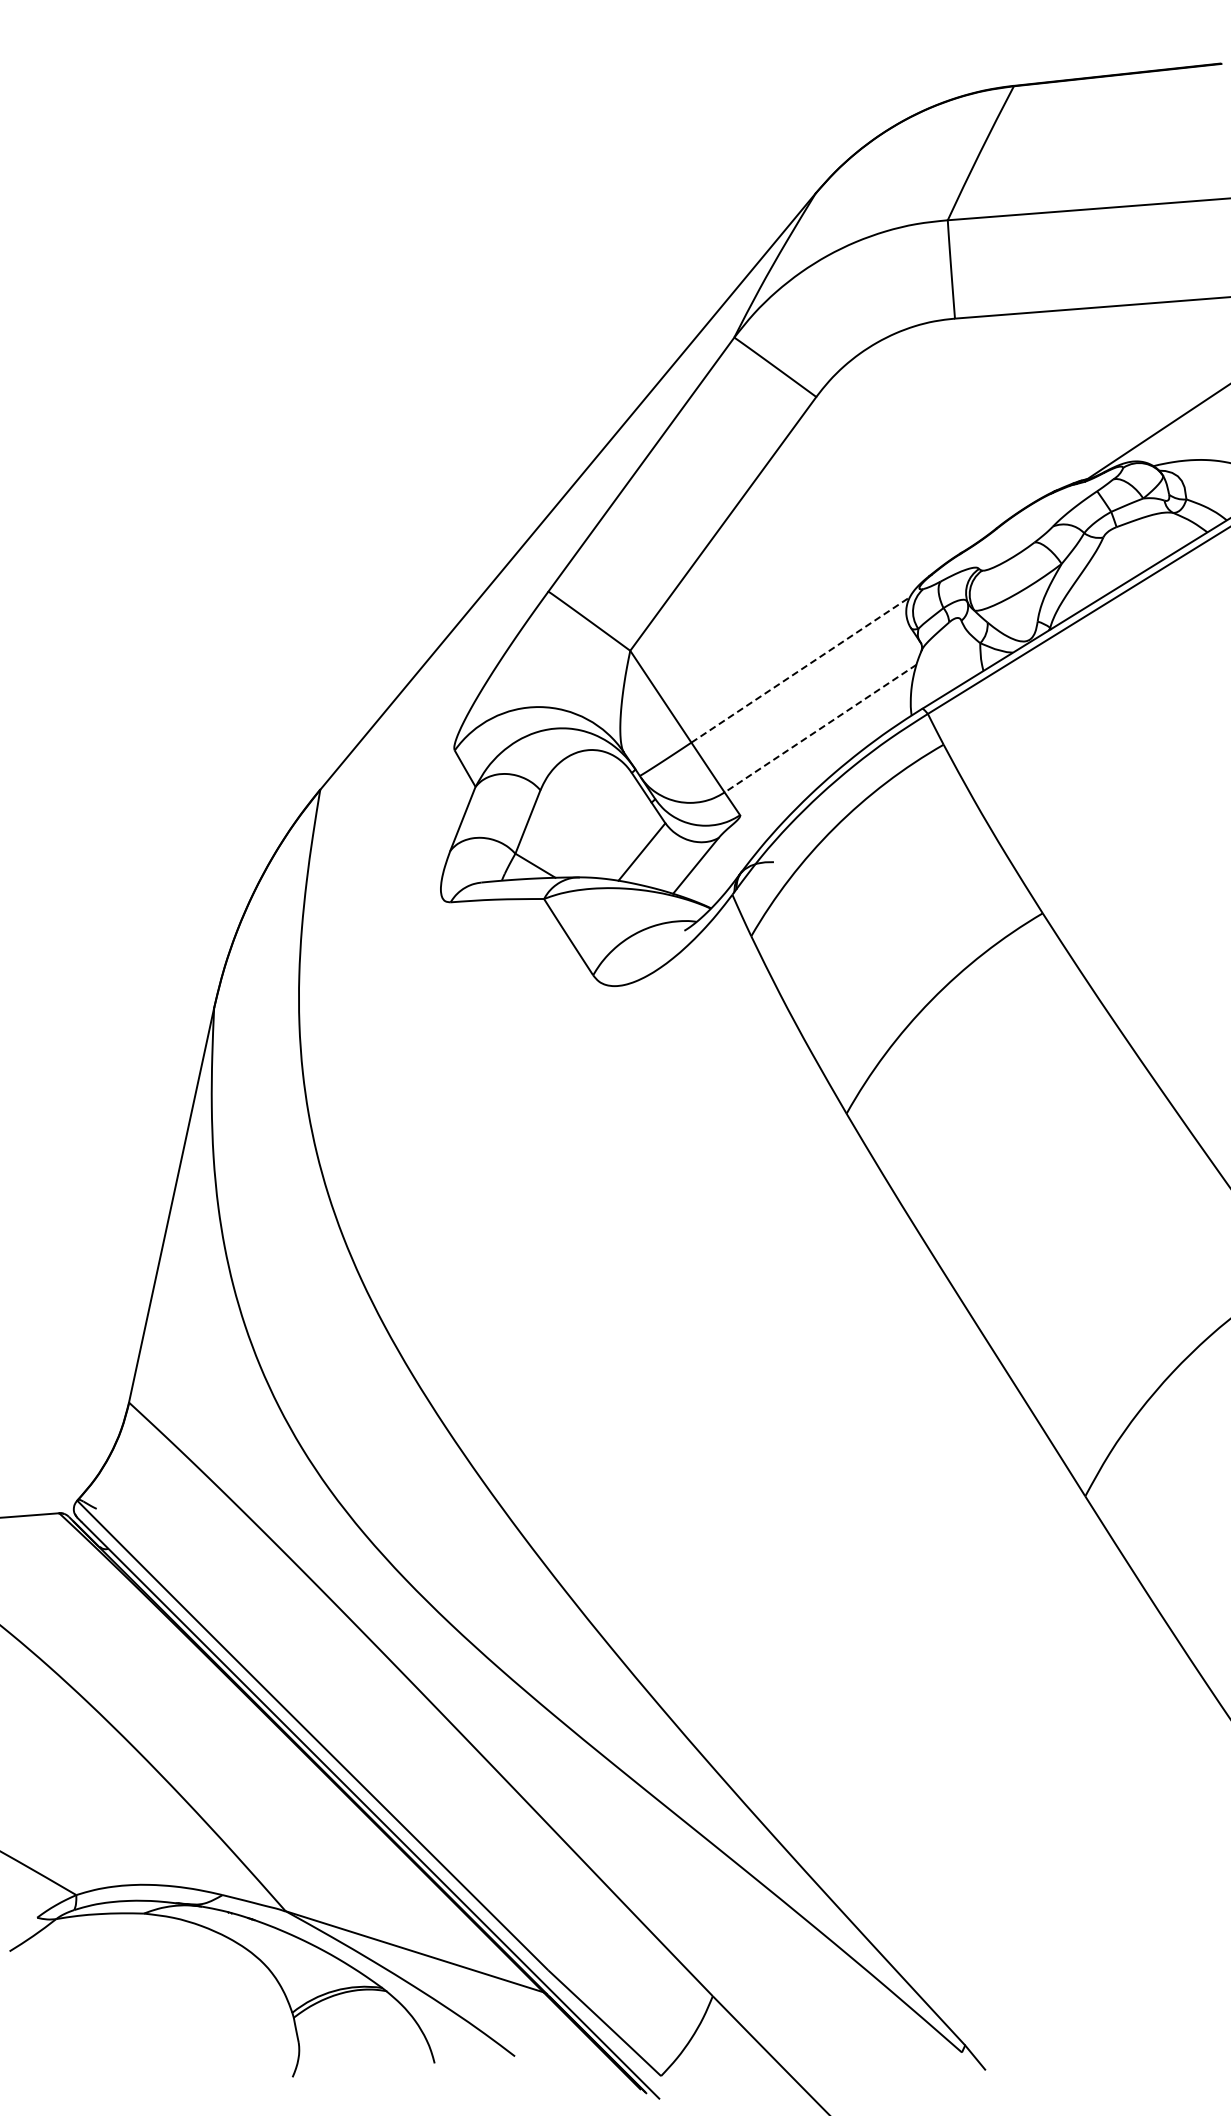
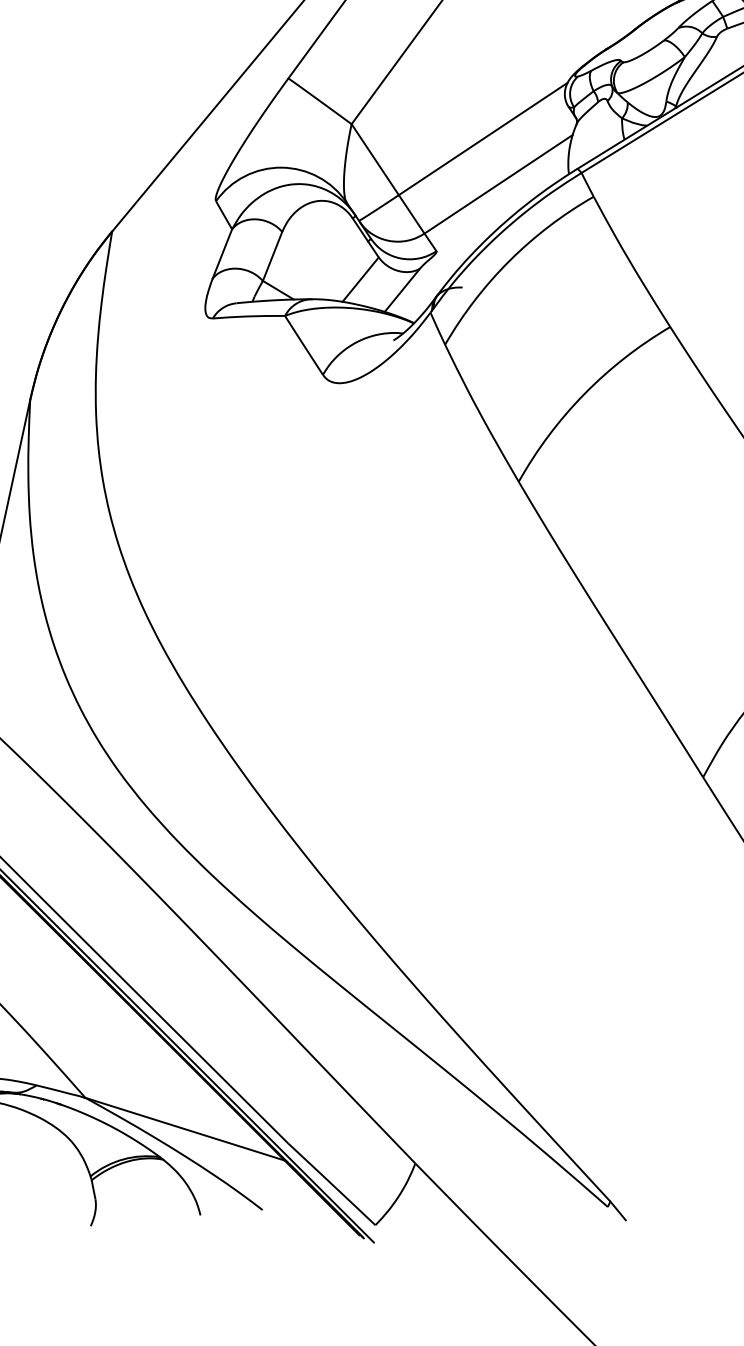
line: (801, 669) -> (483, 138), dashed -> solid
line: (820, 728) -> (498, 184), dashed -> solid

